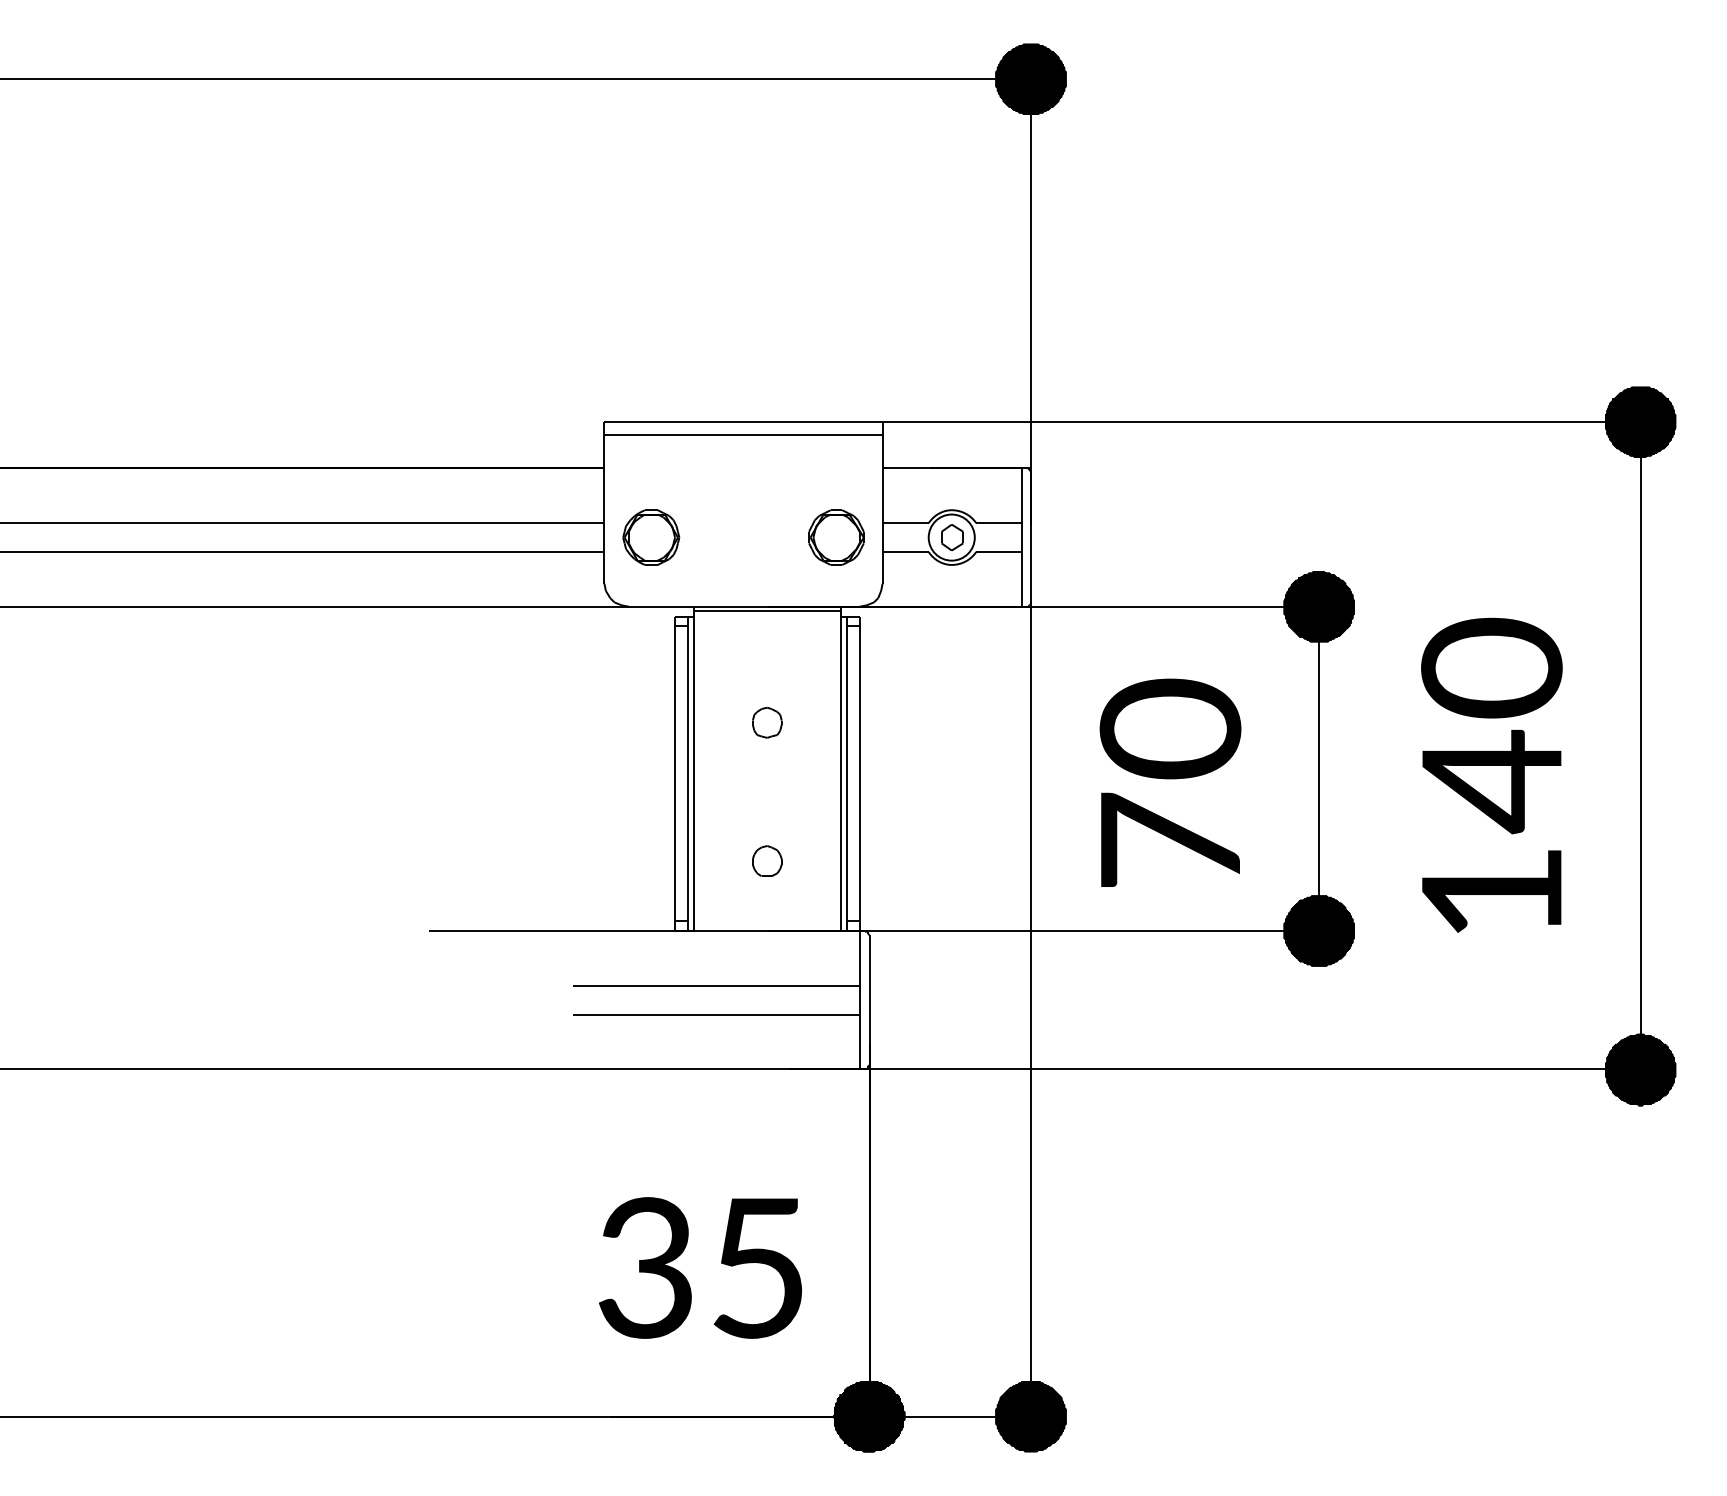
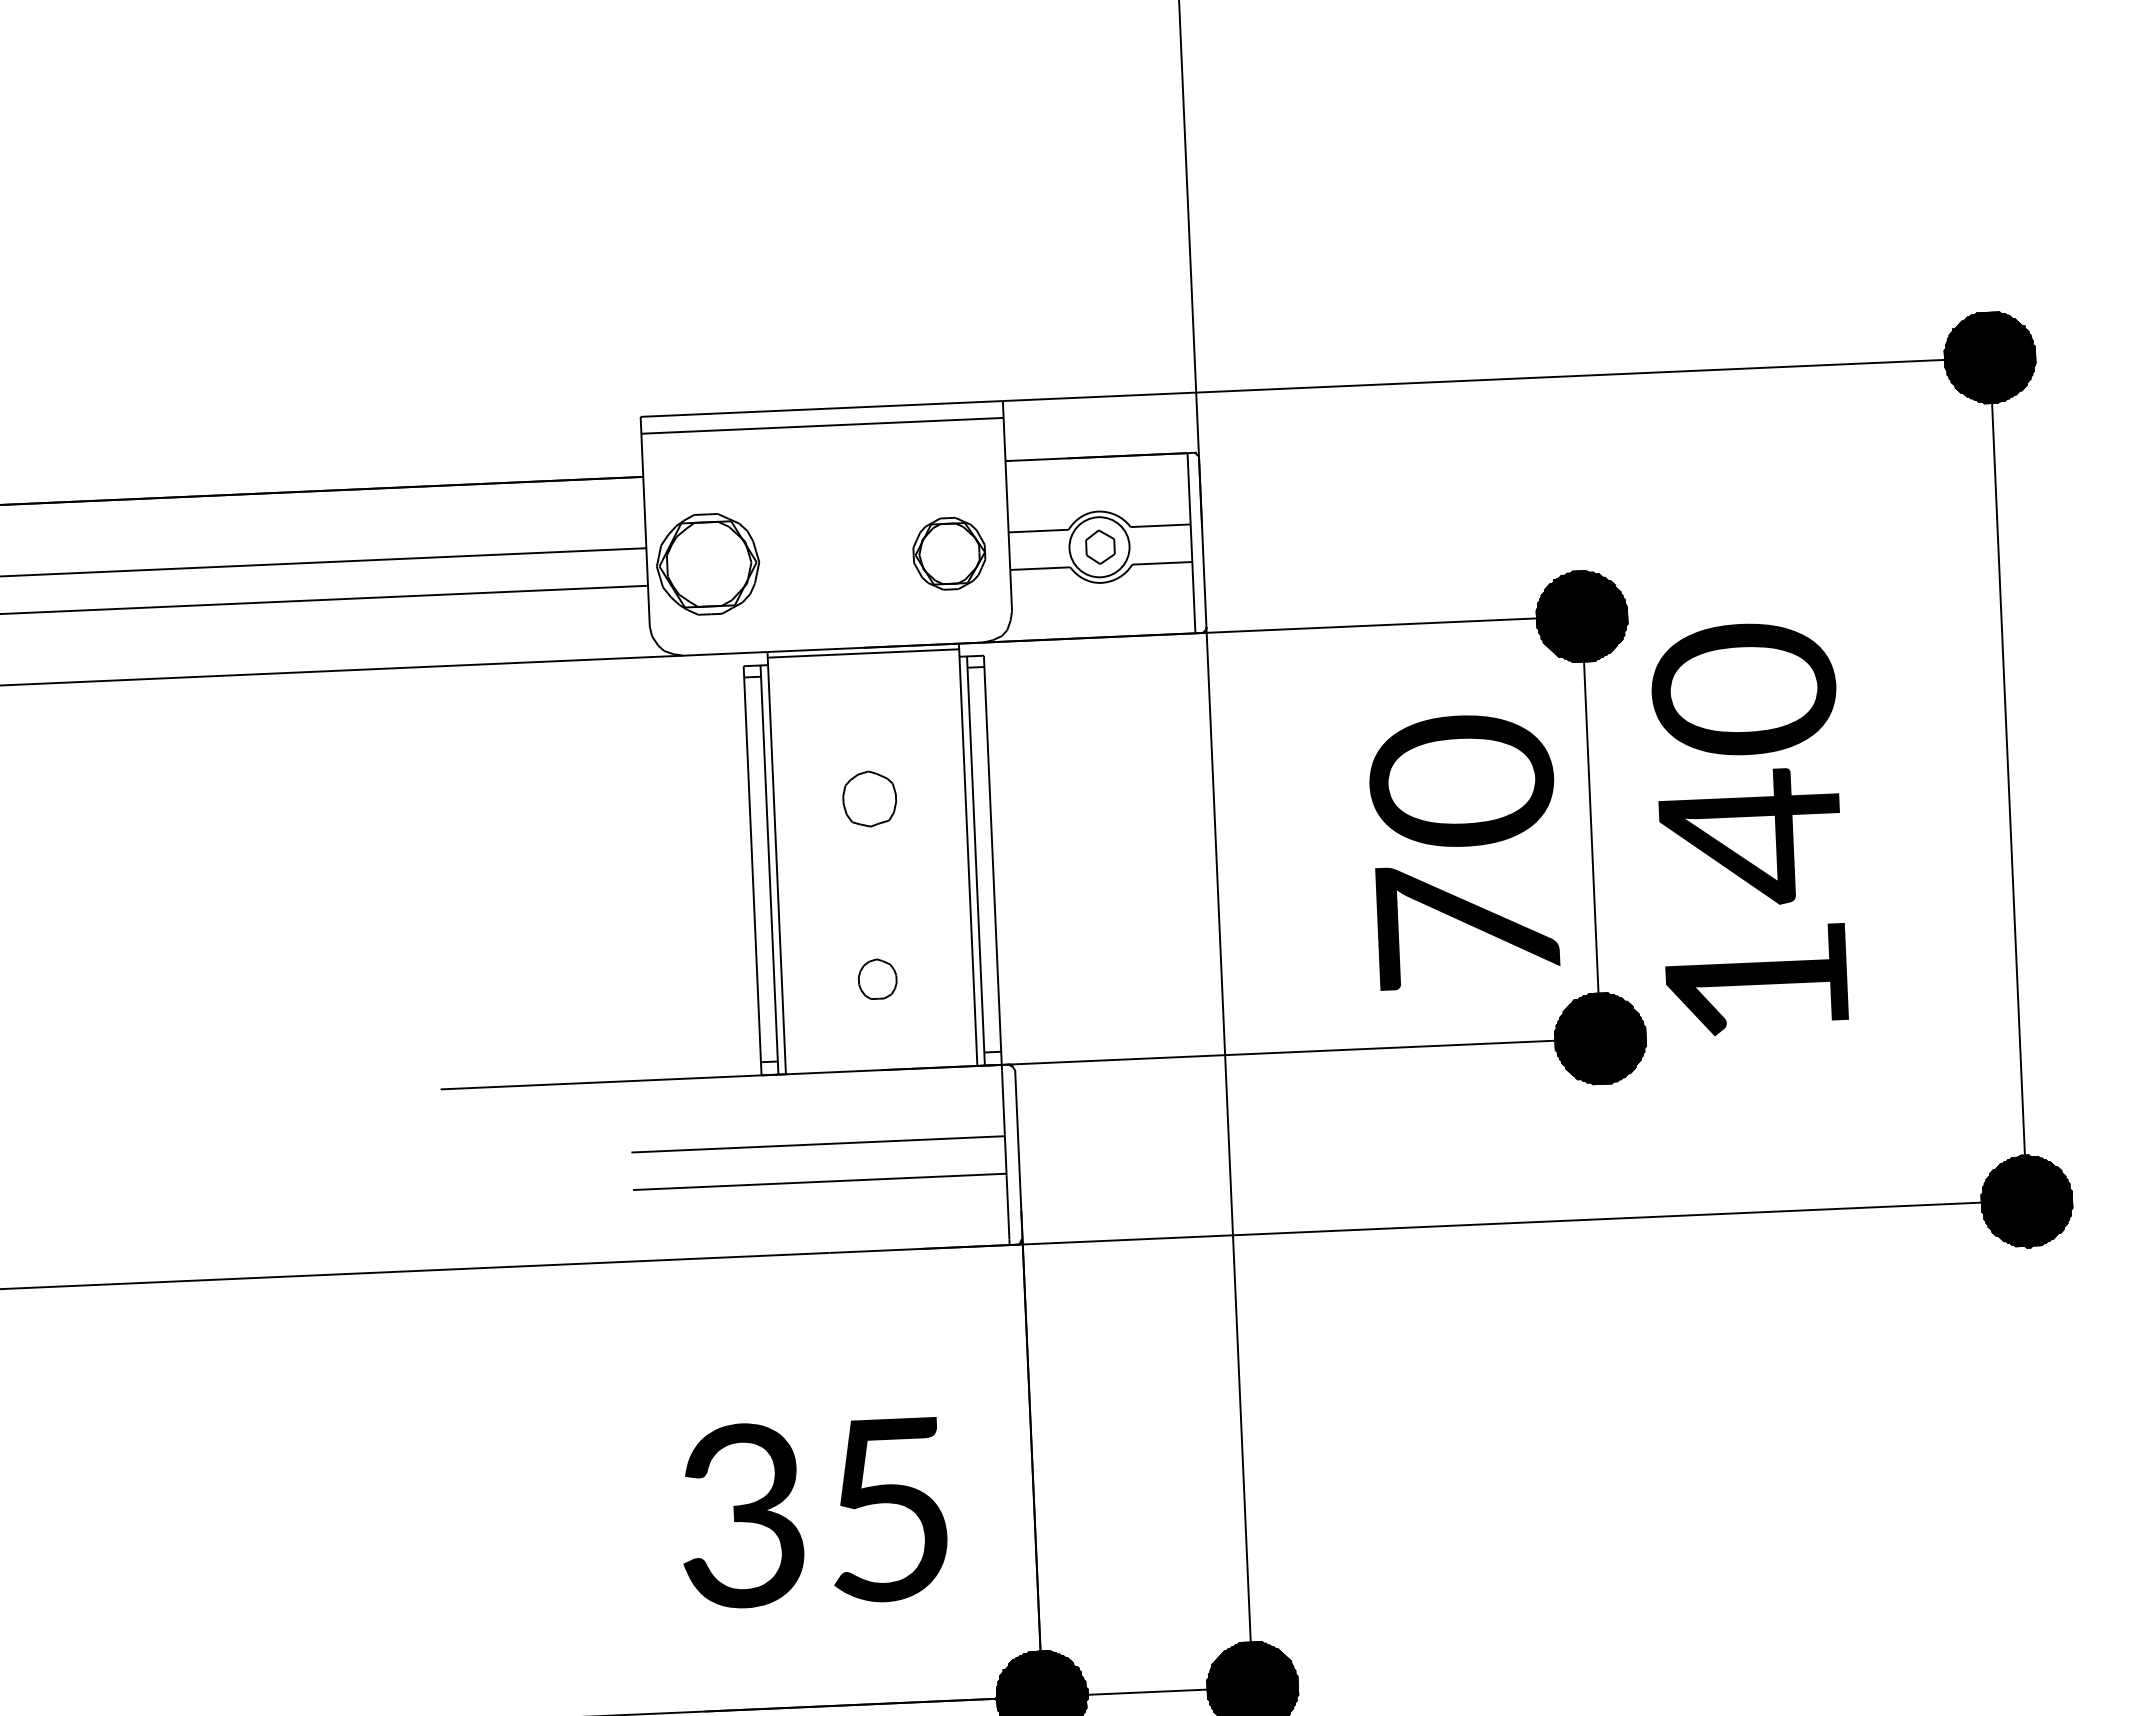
part: (651, 537) -> (708, 564), size x1.4
part: (767, 722) -> (870, 798), size x1.4
text: (1491, 774) -> (1749, 827), moved
text: (1170, 782) -> (1464, 850), moved

